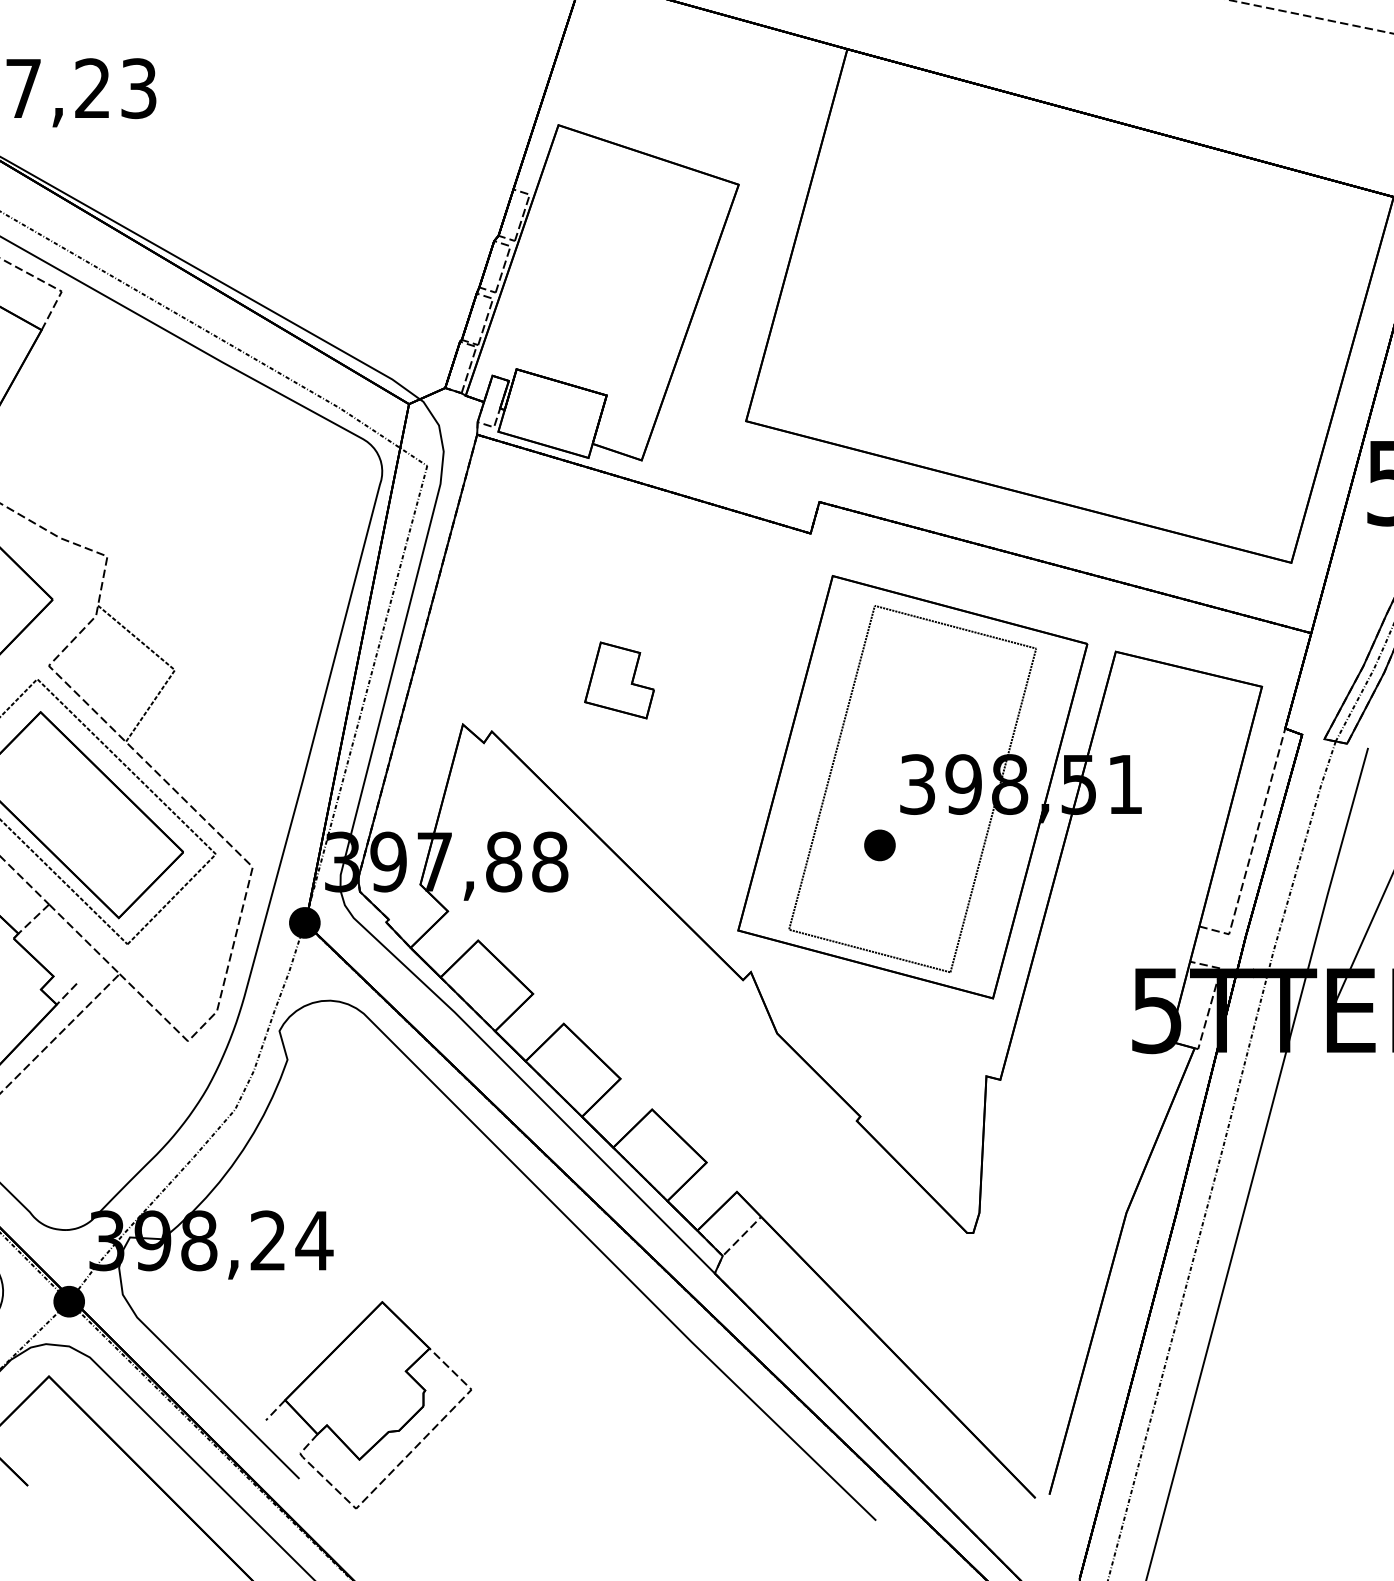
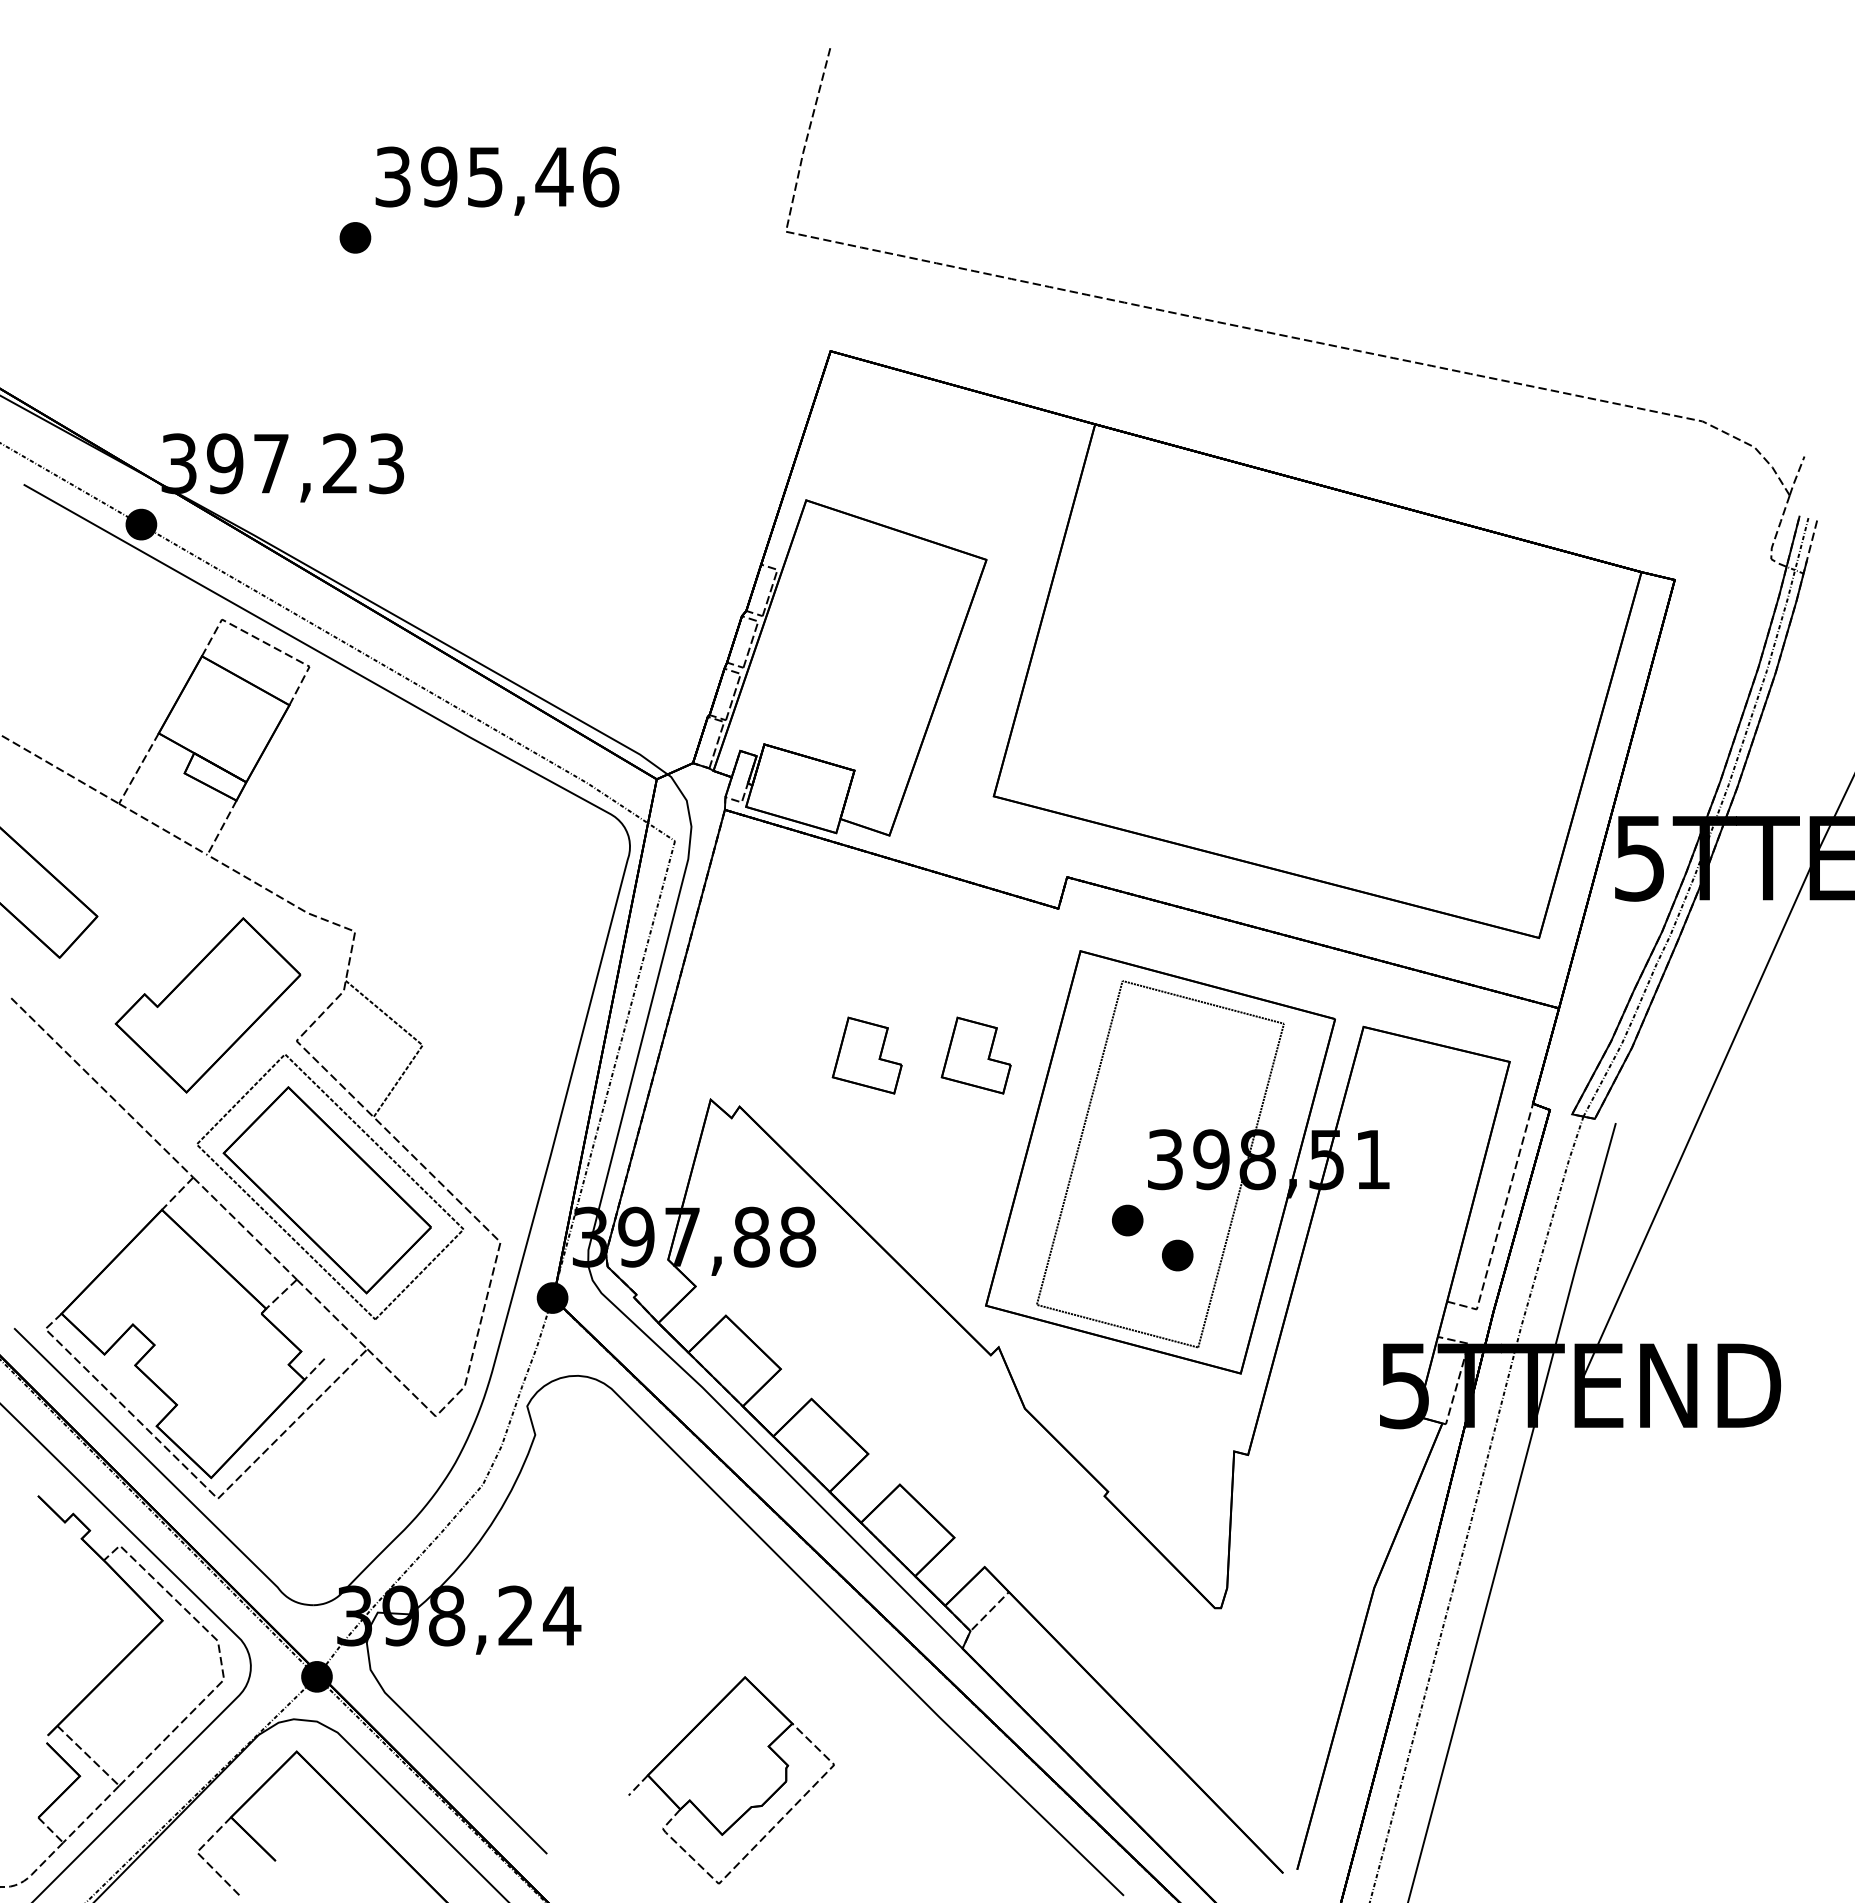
part: (727, 680) -> (975, 1055), added
part: (929, 880) -> (1177, 1255), added
part: (368, 1405) -> (731, 1780), moved

